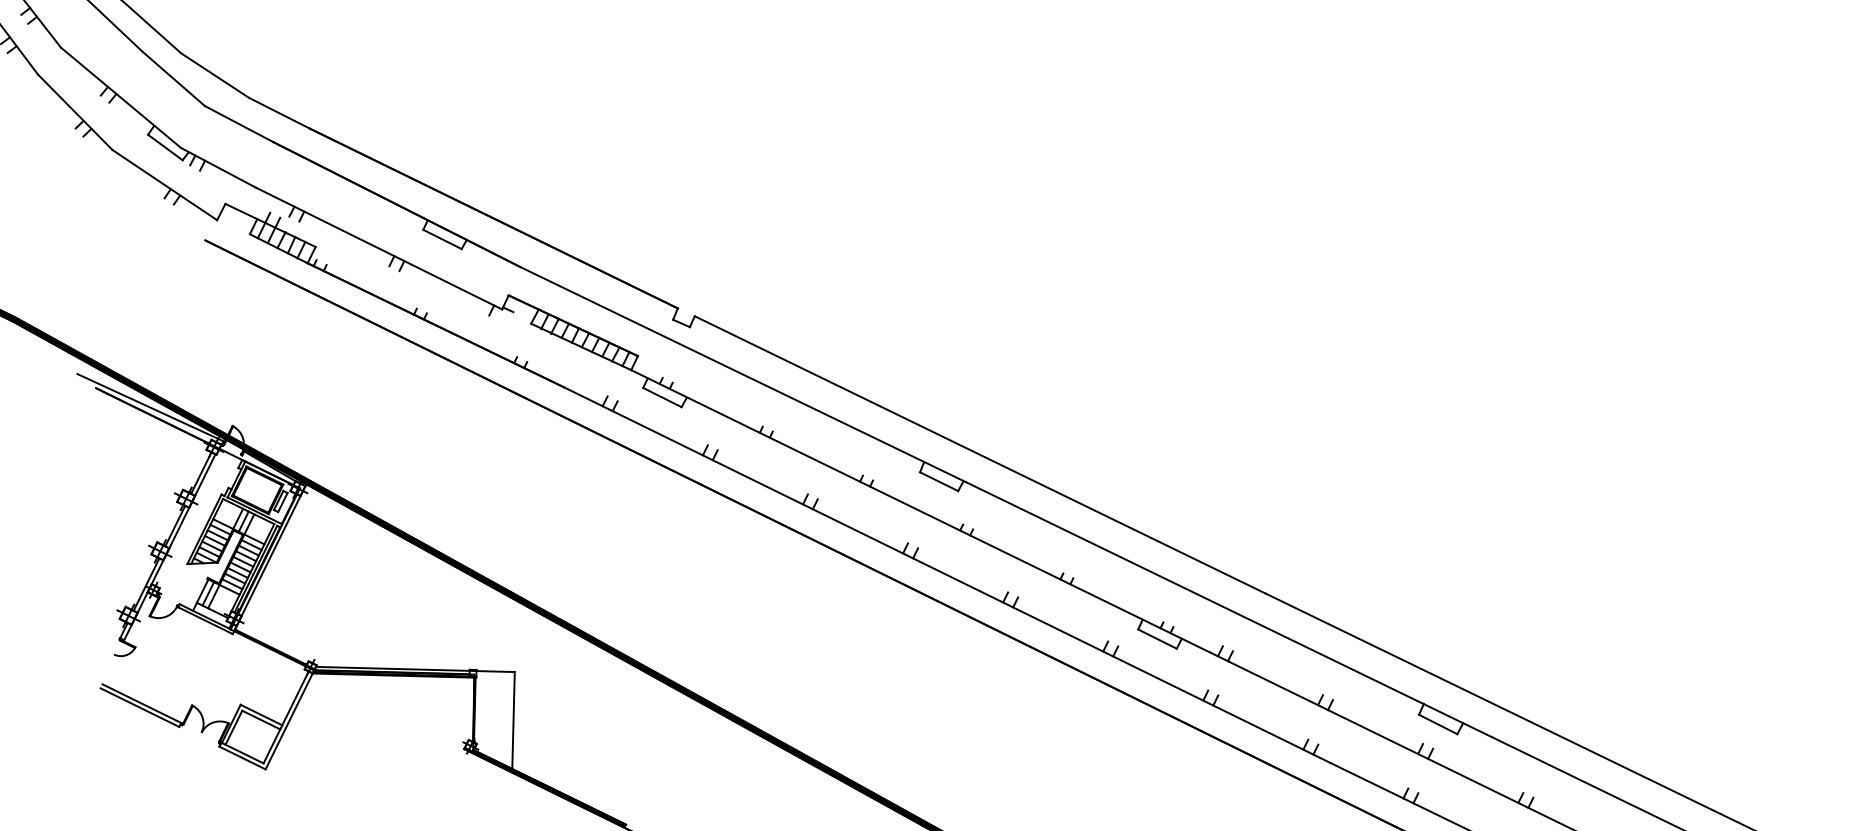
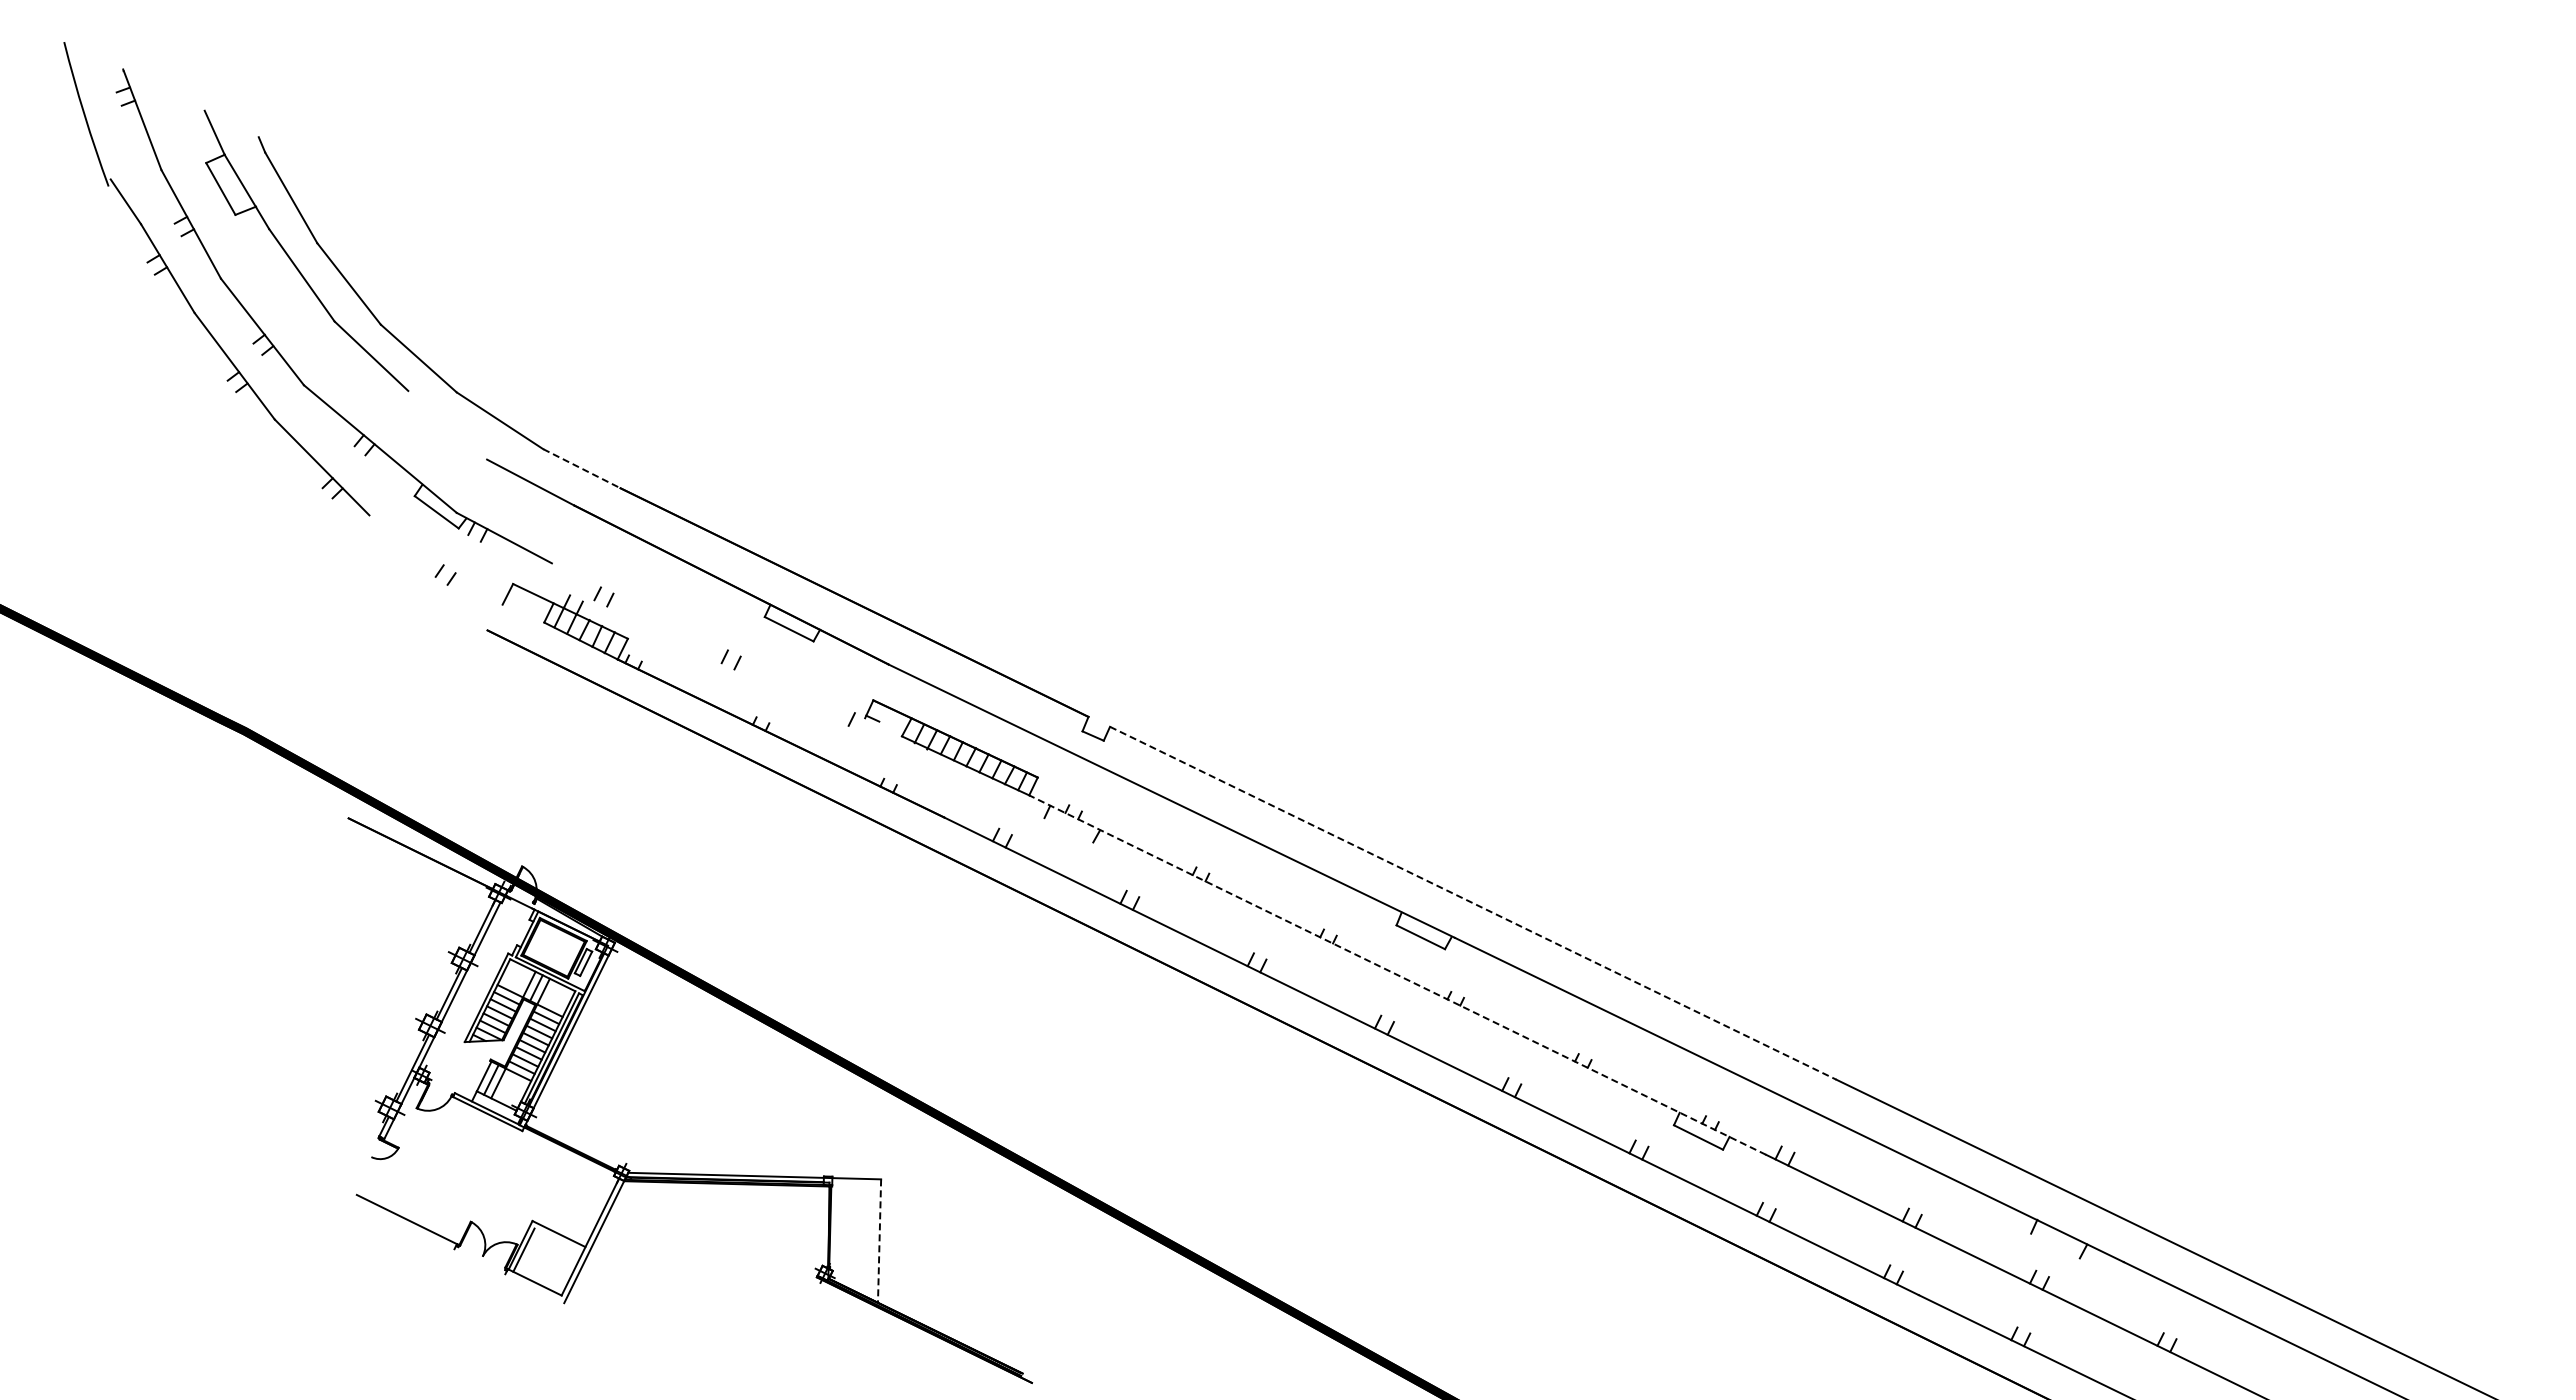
line: (173, 78) -> (447, 424), removed
line: (279, 113) -> (582, 468), solid -> dashed
line: (164, 184) -> (435, 559), removed
line: (379, 248) -> (708, 640), removed
line: (662, 397) -> (1068, 830), removed
line: (150, 407) -> (417, 842), removed
line: (980, 455) -> (1473, 903), solid -> dashed
line: (920, 511) -> (1397, 975), solid -> dashed
line: (140, 707) -> (404, 1224), removed
line: (261, 720) -> (558, 1240), removed
line: (513, 720) -> (879, 1241), solid -> dashed
line: (1438, 724) -> (2055, 1245), removed
line: (242, 757) -> (534, 1288), removed

